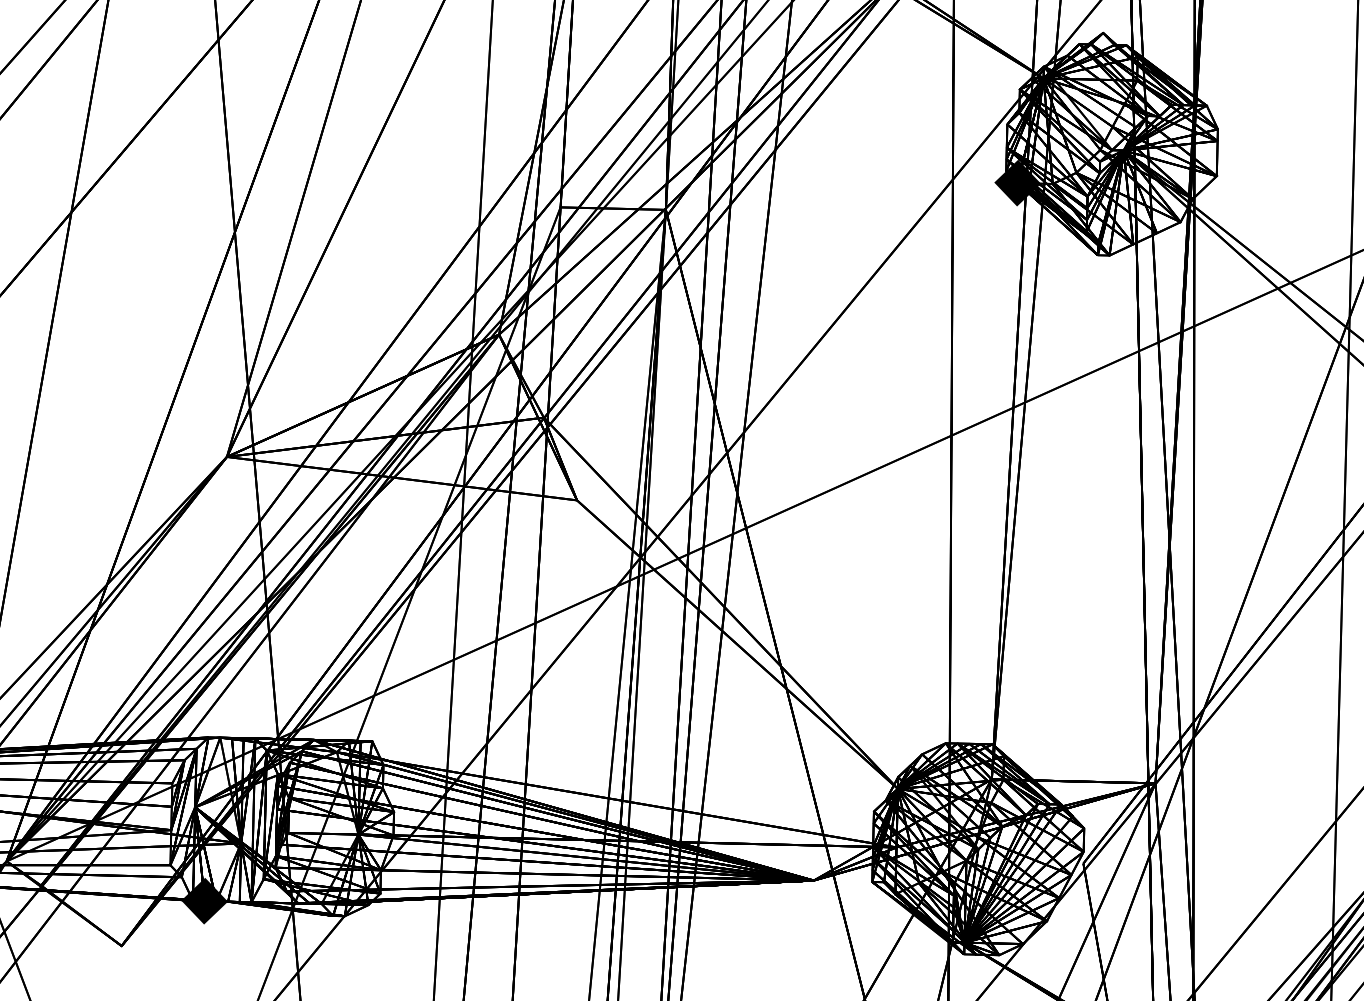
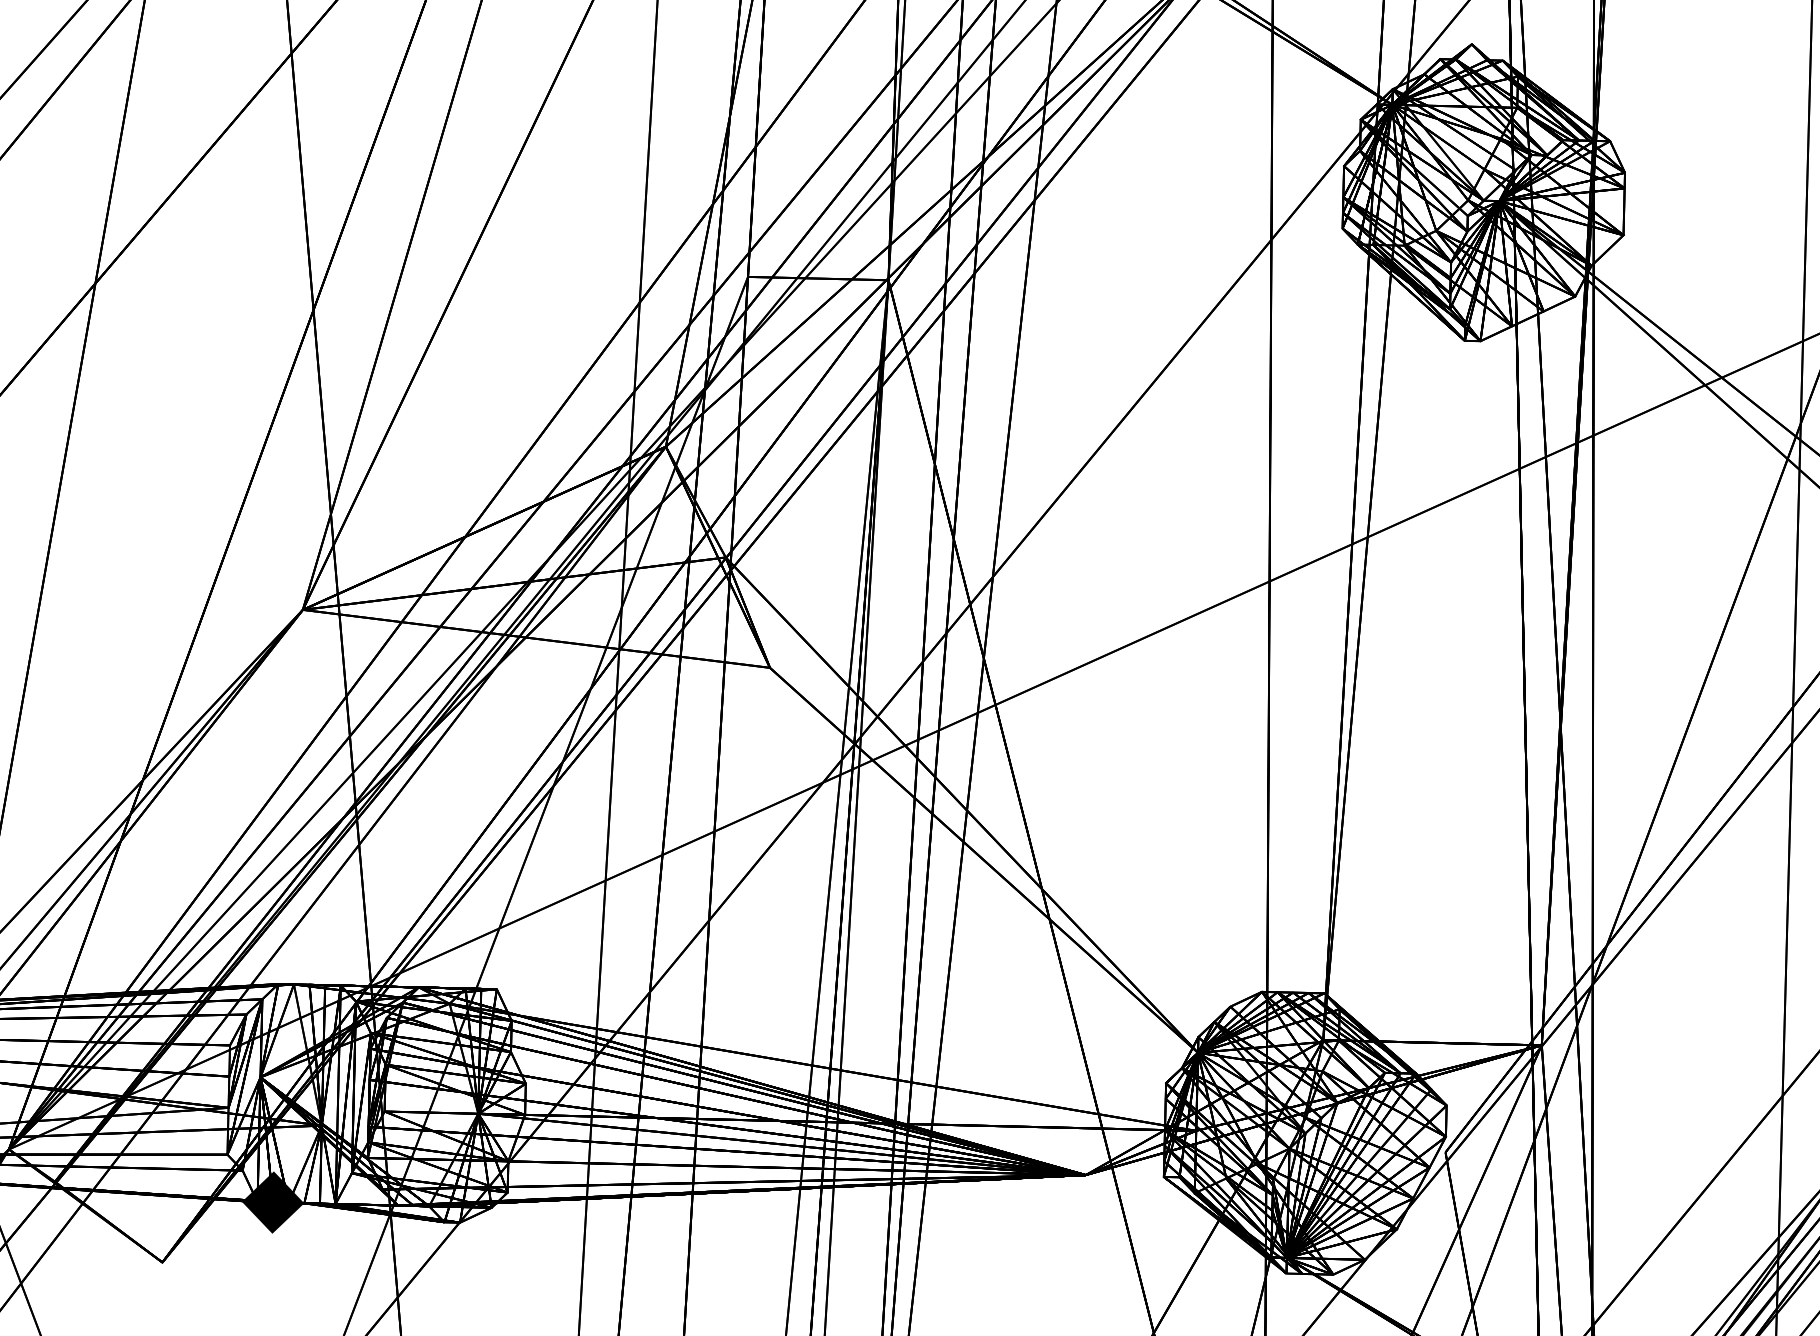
fill: (1017, 182) -> (1357, 243), removed

